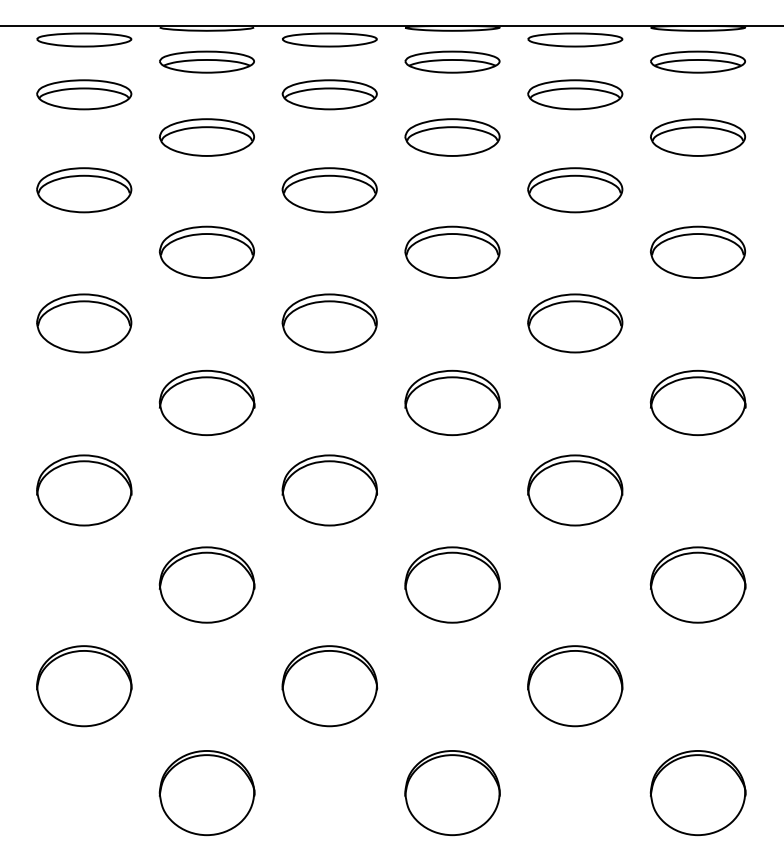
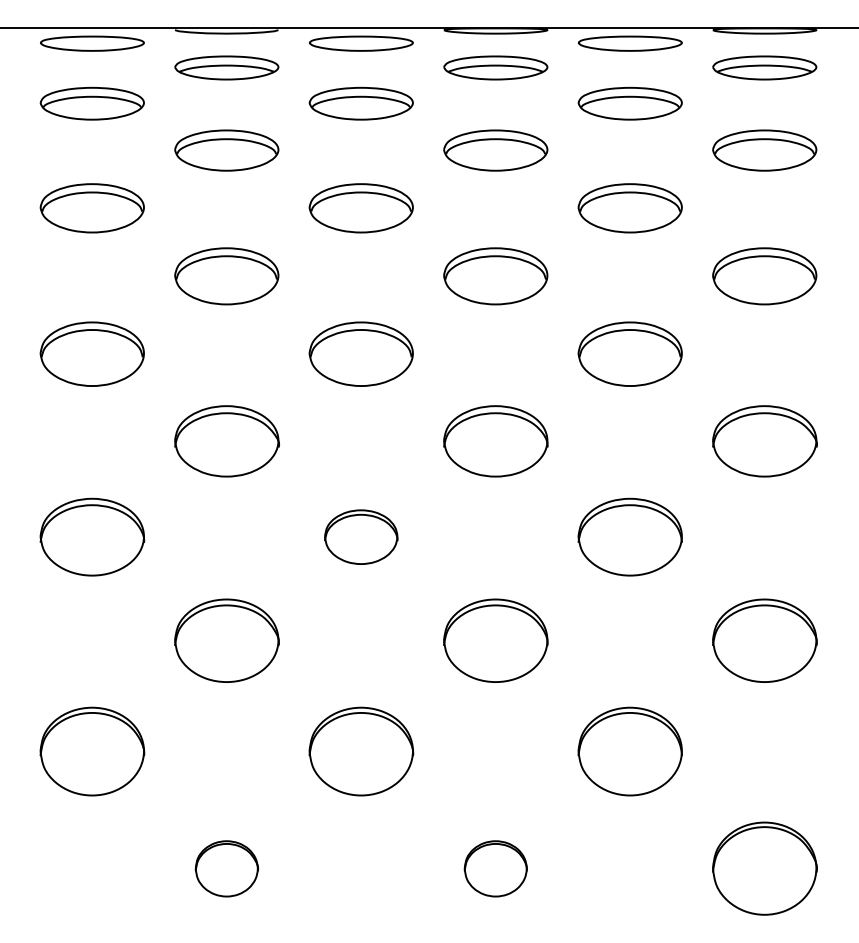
part: (329, 490) -> (361, 537), size x0.7
part: (206, 793) -> (226, 869), size x0.6
part: (452, 793) -> (495, 869), size x0.6

